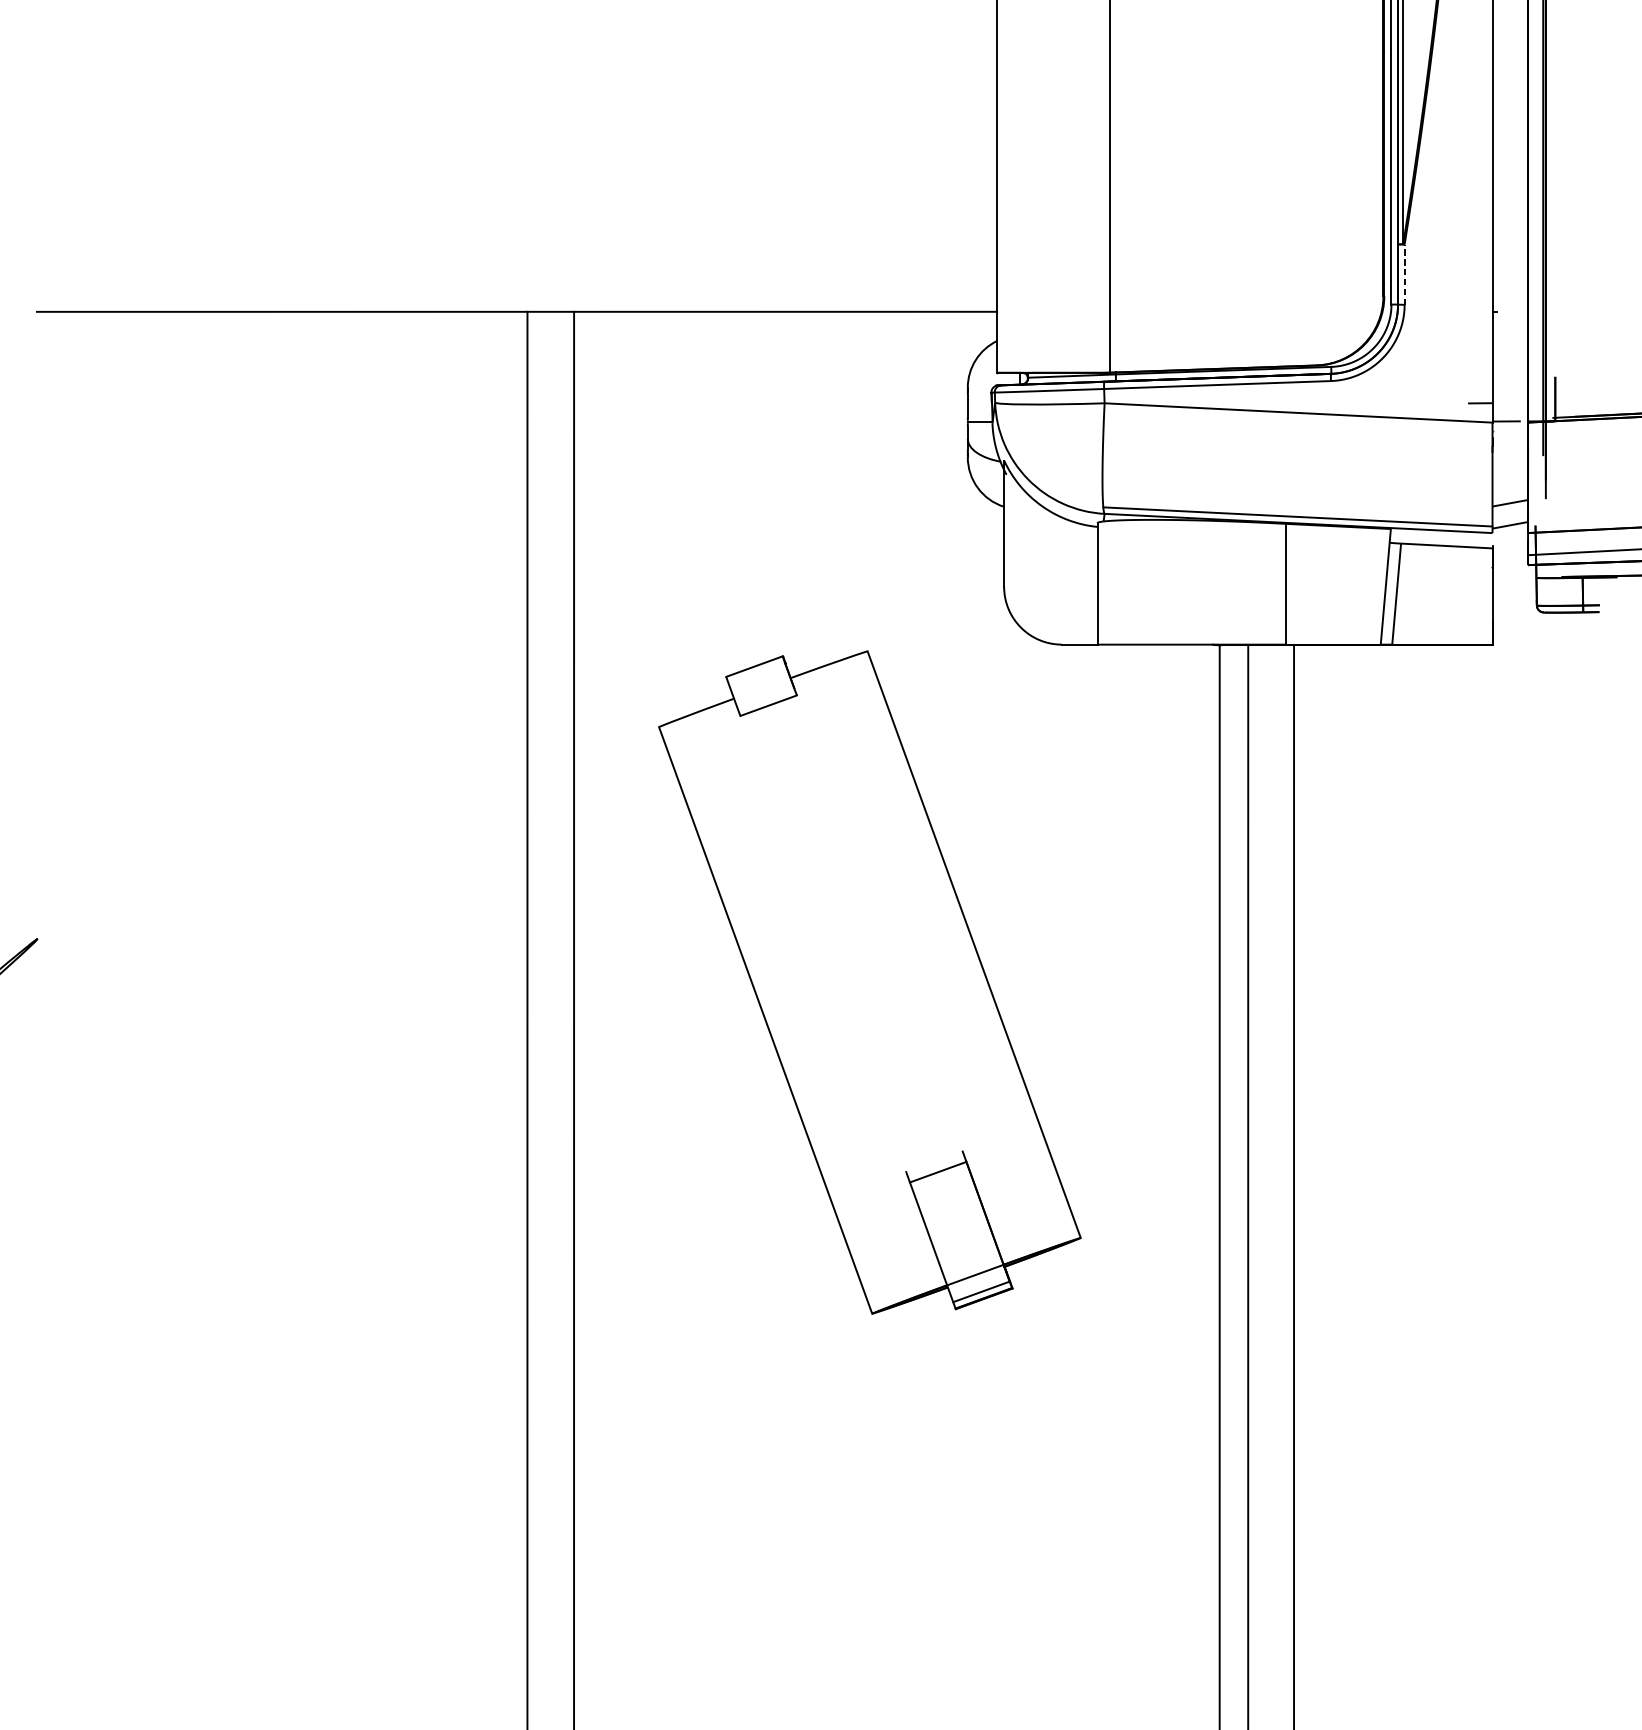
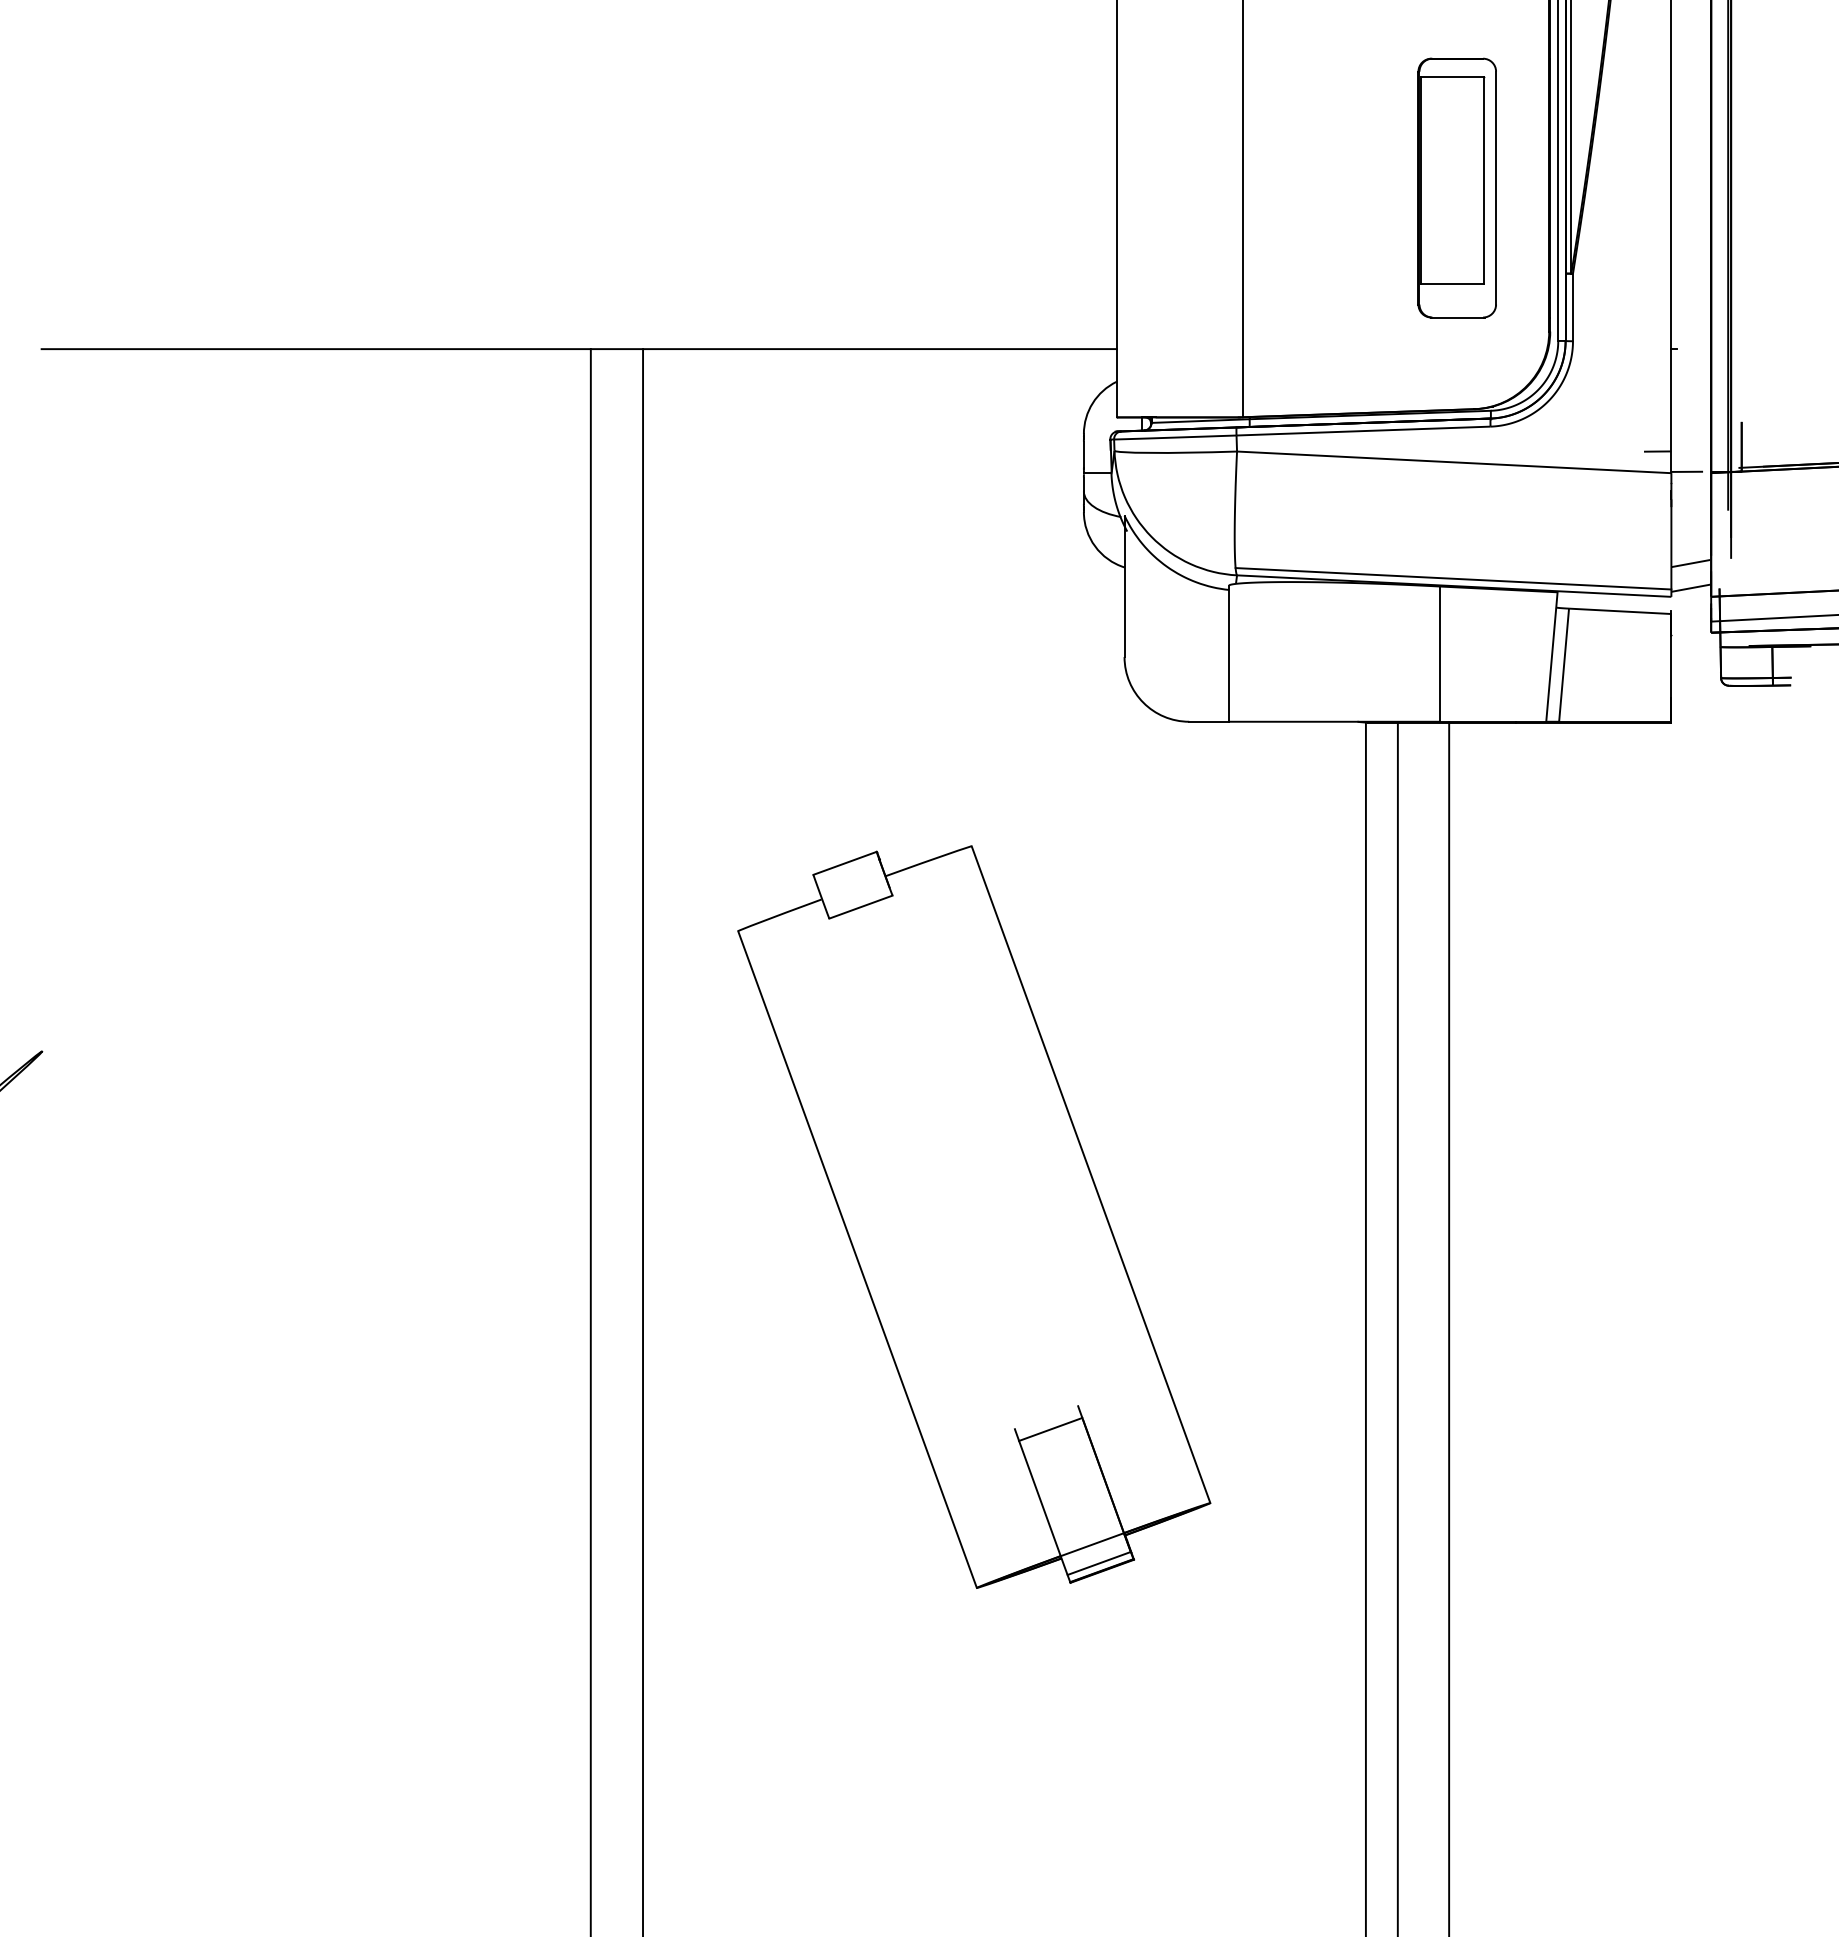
part: (1300, 167) -> (1456, 187), added
line: (1404, 274) -> (1572, 307), dashed -> solid
part: (870, 981) -> (974, 1216), moved

